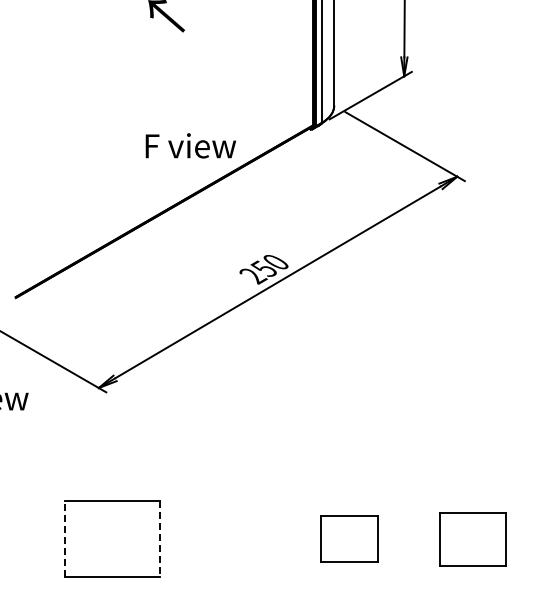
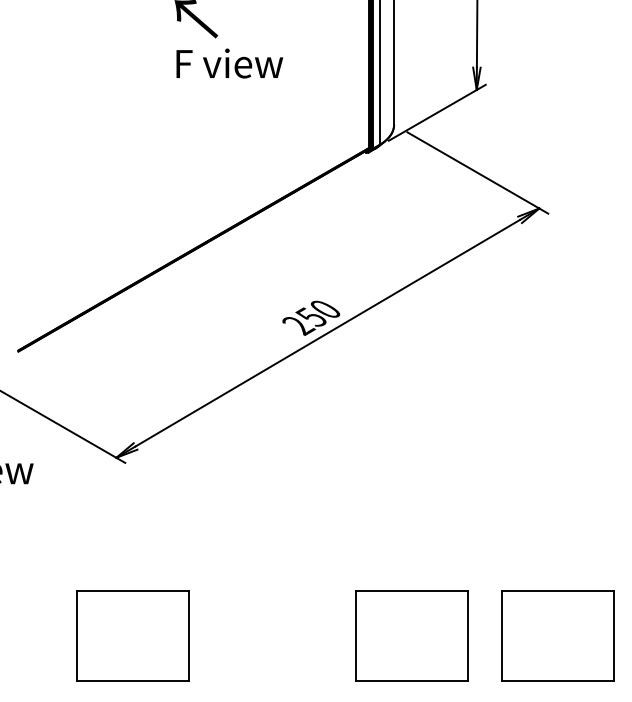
text: (190, 145) -> (229, 63), moved
part: (349, 538) -> (412, 635), size x1.67
part: (472, 538) -> (557, 635), size x1.43
line: (65, 539) -> (77, 636), dashed -> solid
line: (159, 539) -> (187, 636), dashed -> solid

